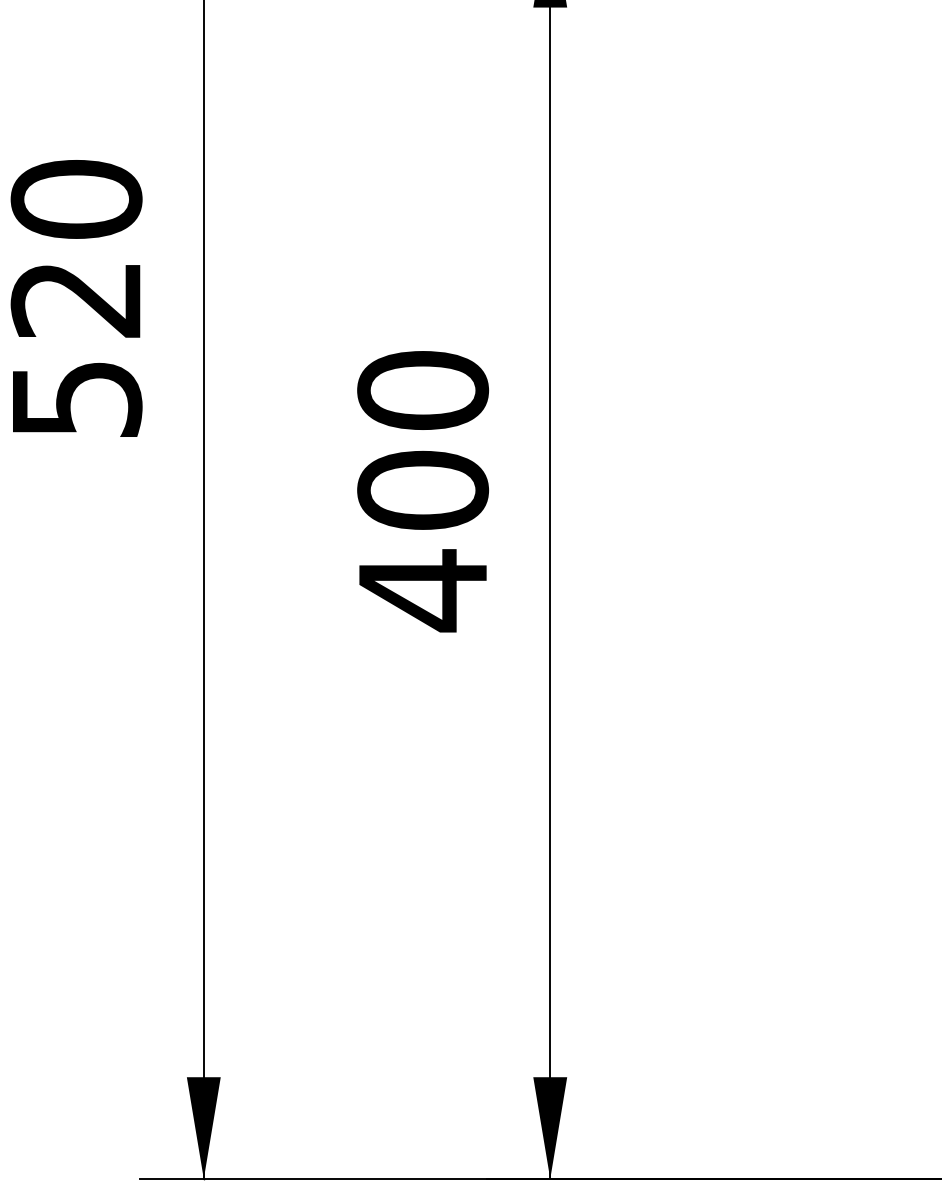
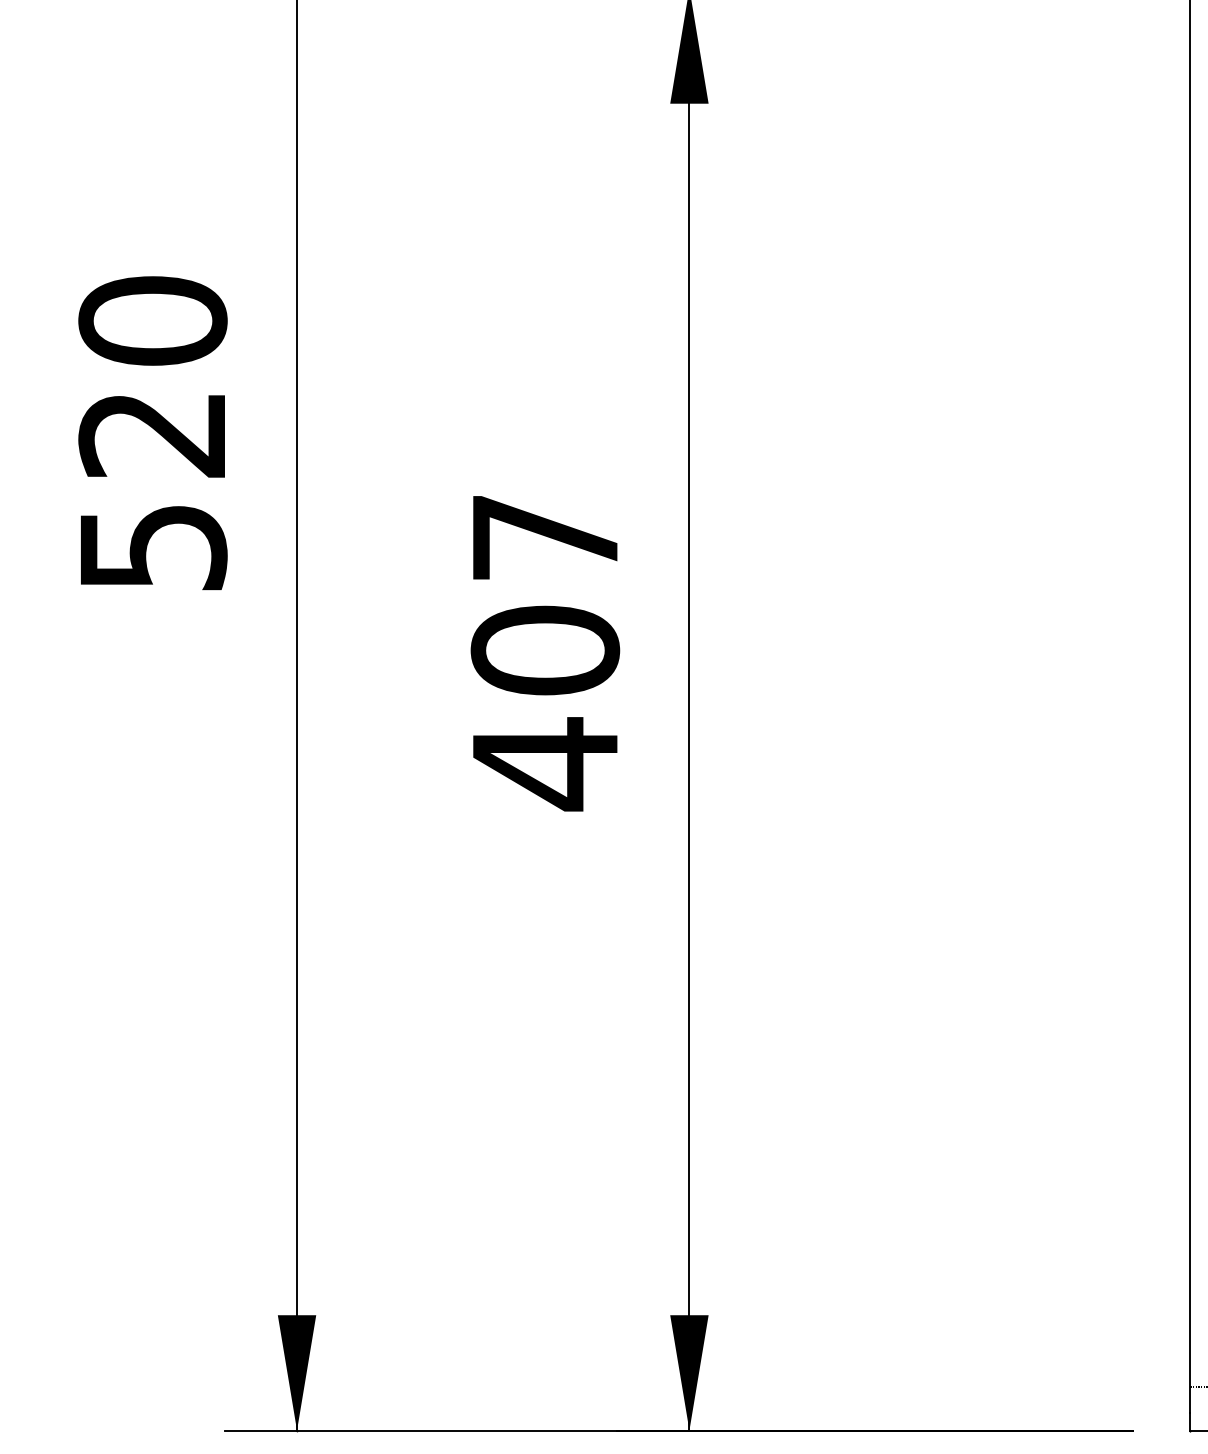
text: (423, 390) -> (545, 537), 400 -> 407

